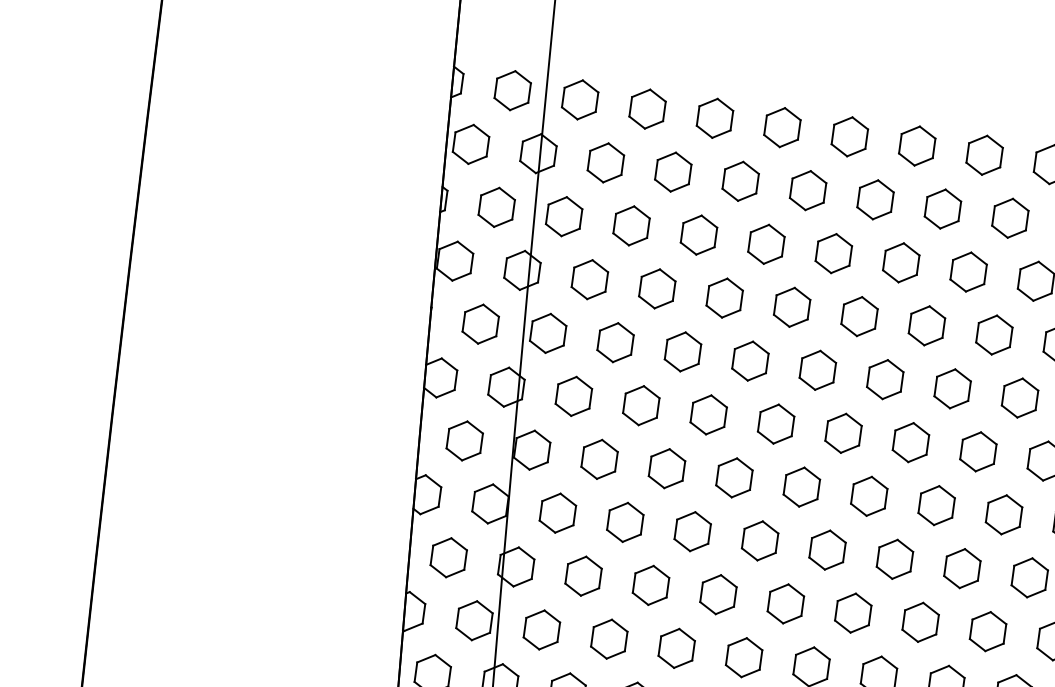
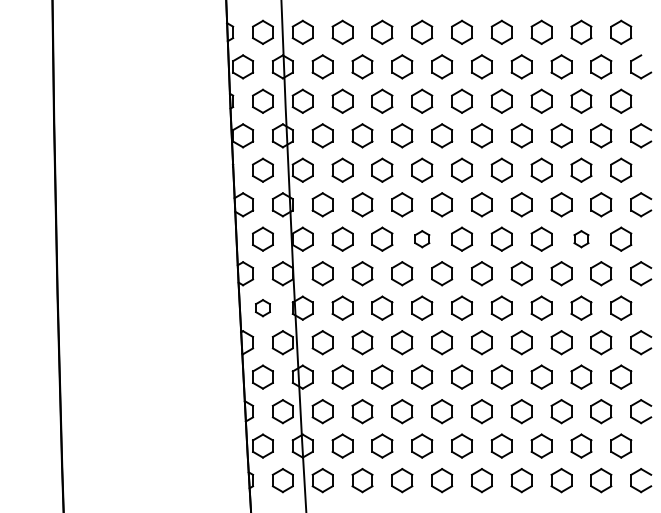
part: (735, 476) -> (422, 238), size x0.7
part: (1004, 513) -> (581, 238), size x0.7
part: (448, 556) -> (262, 307), size x0.7

